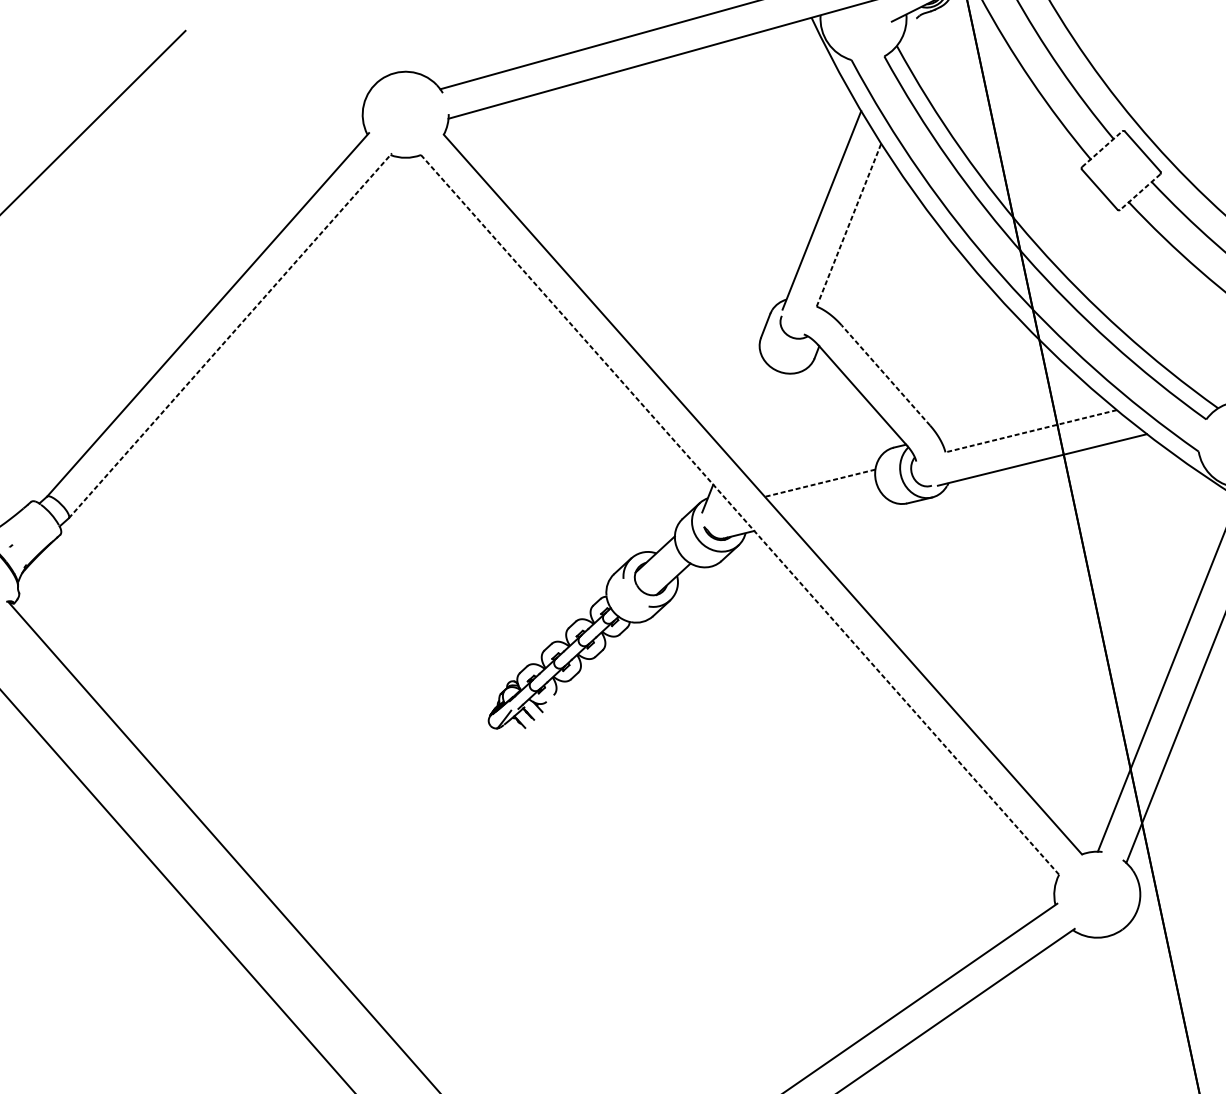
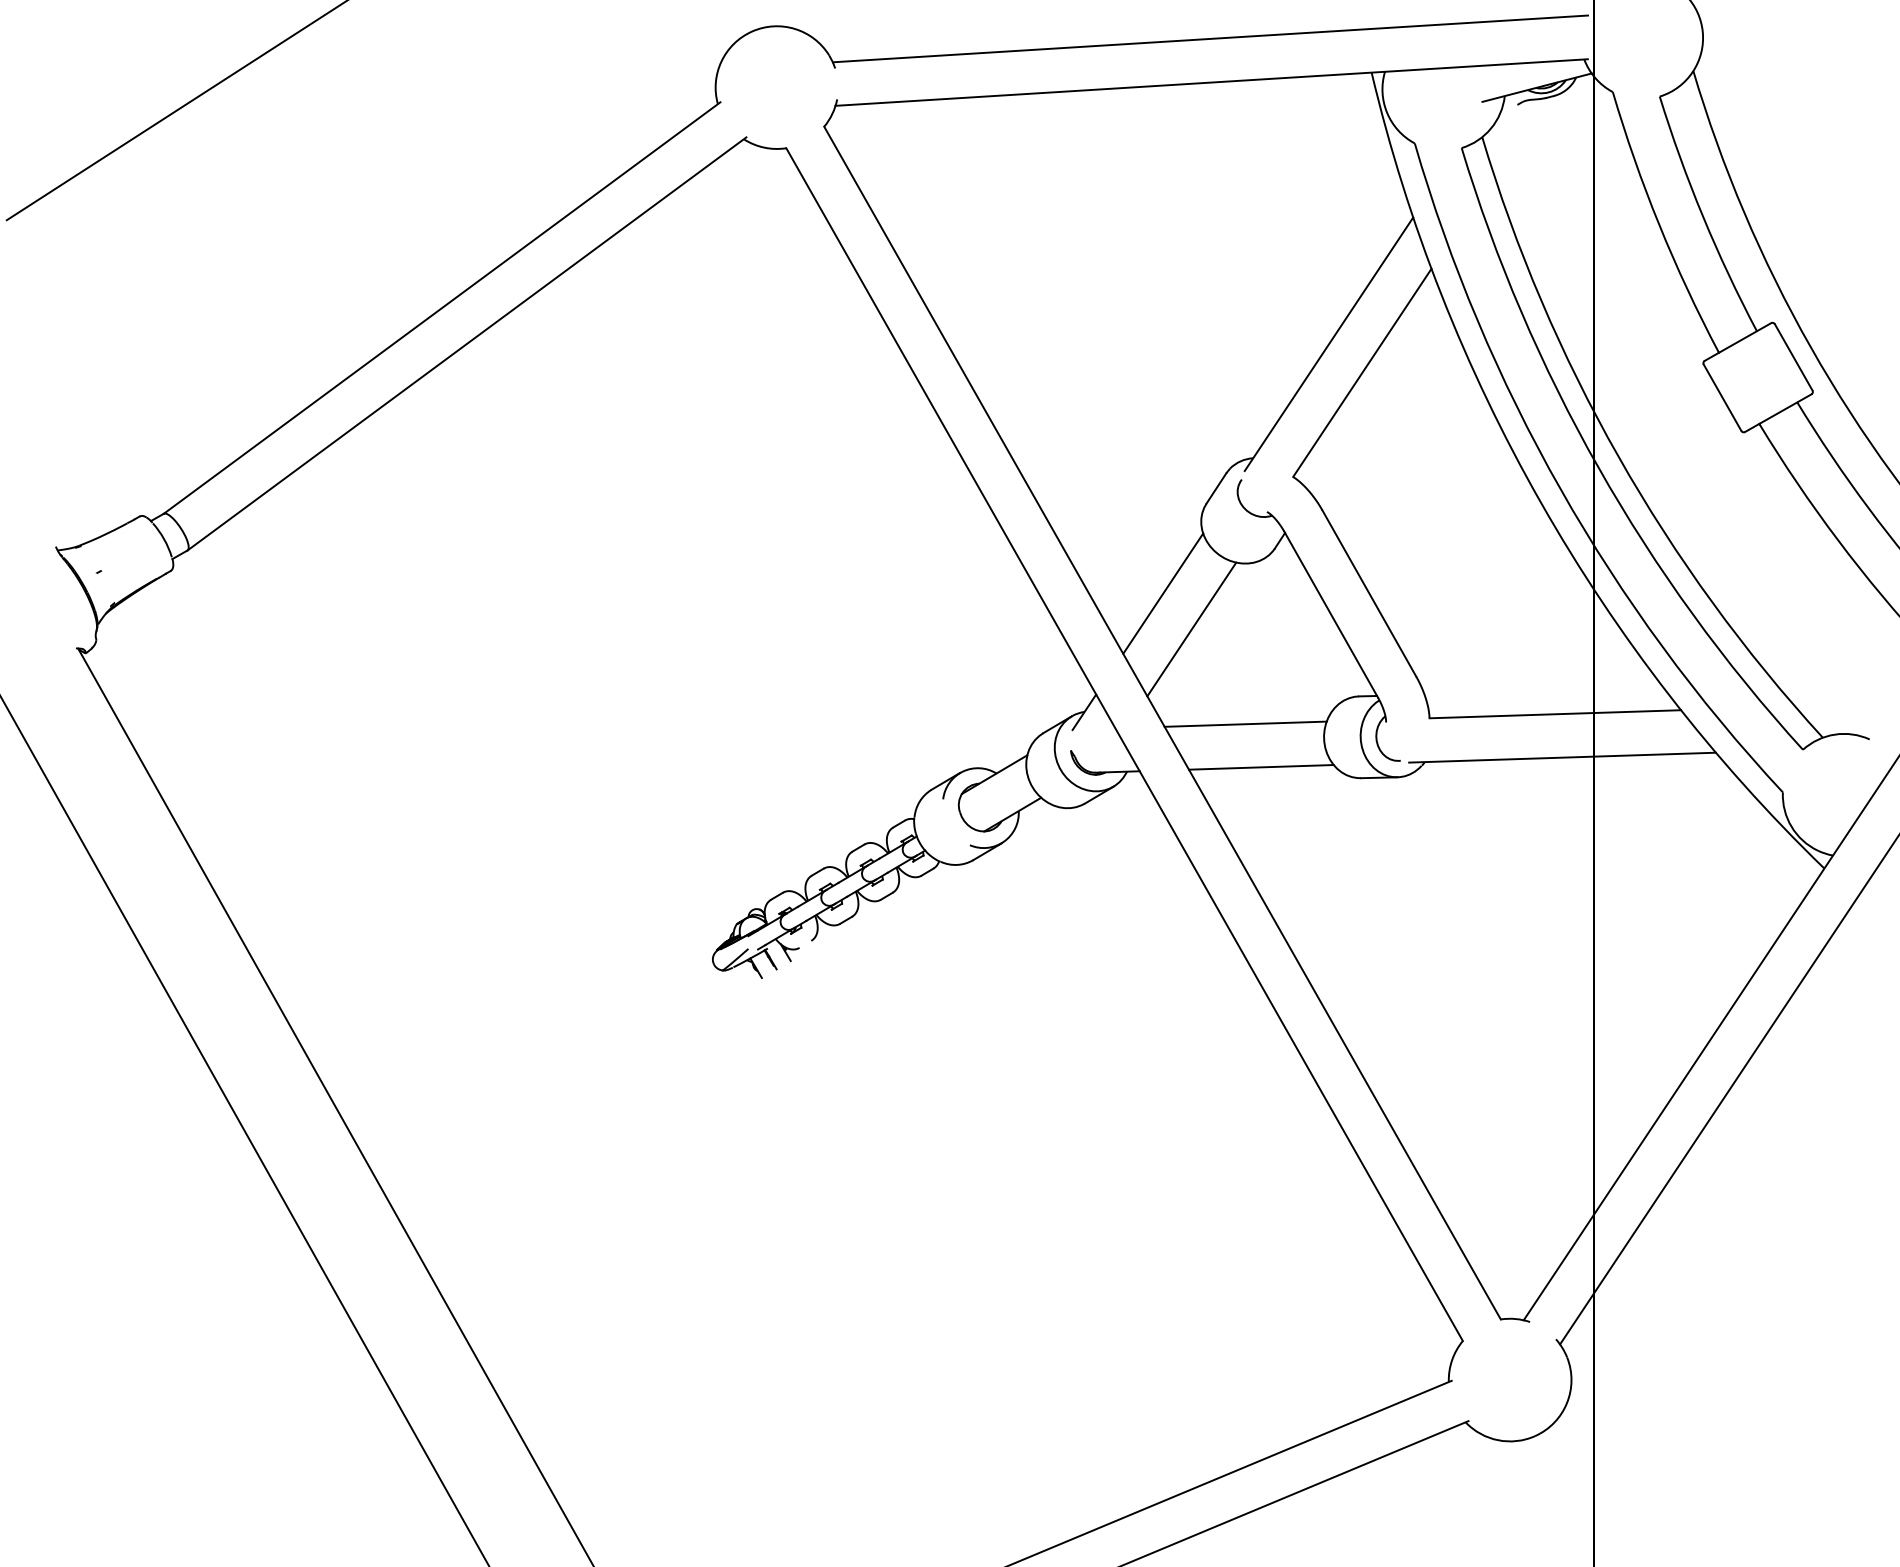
line: (1102, 148) -> (1738, 341), dashed -> solid
line: (1139, 192) -> (1777, 413), dashed -> solid
line: (849, 224) -> (1362, 372), dashed -> solid
line: (230, 335) -> (467, 343), dashed -> solid
line: (885, 374) -> (1368, 592), dashed -> solid
line: (744, 405) -> (1163, 593), added
line: (769, 426) -> (1191, 629), added
line: (1031, 431) -> (1555, 714), dashed -> solid
line: (820, 483) -> (1245, 724), dashed -> solid
line: (836, 510) -> (1260, 767), added
line: (739, 514) -> (1124, 744), dashed -> solid

